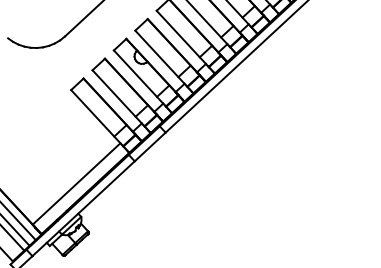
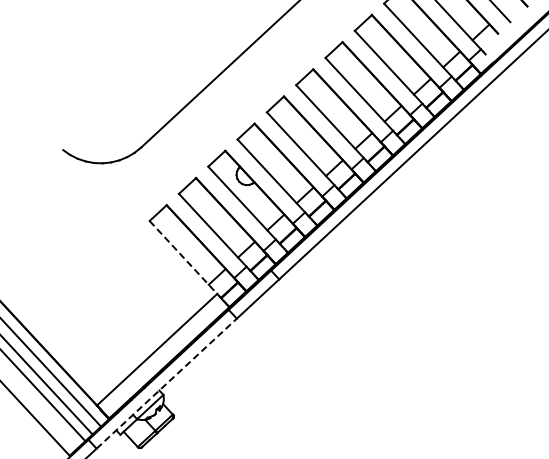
line: (95, 116) -> (183, 257), solid -> dashed
line: (83, 208) -> (166, 383), solid -> dashed

